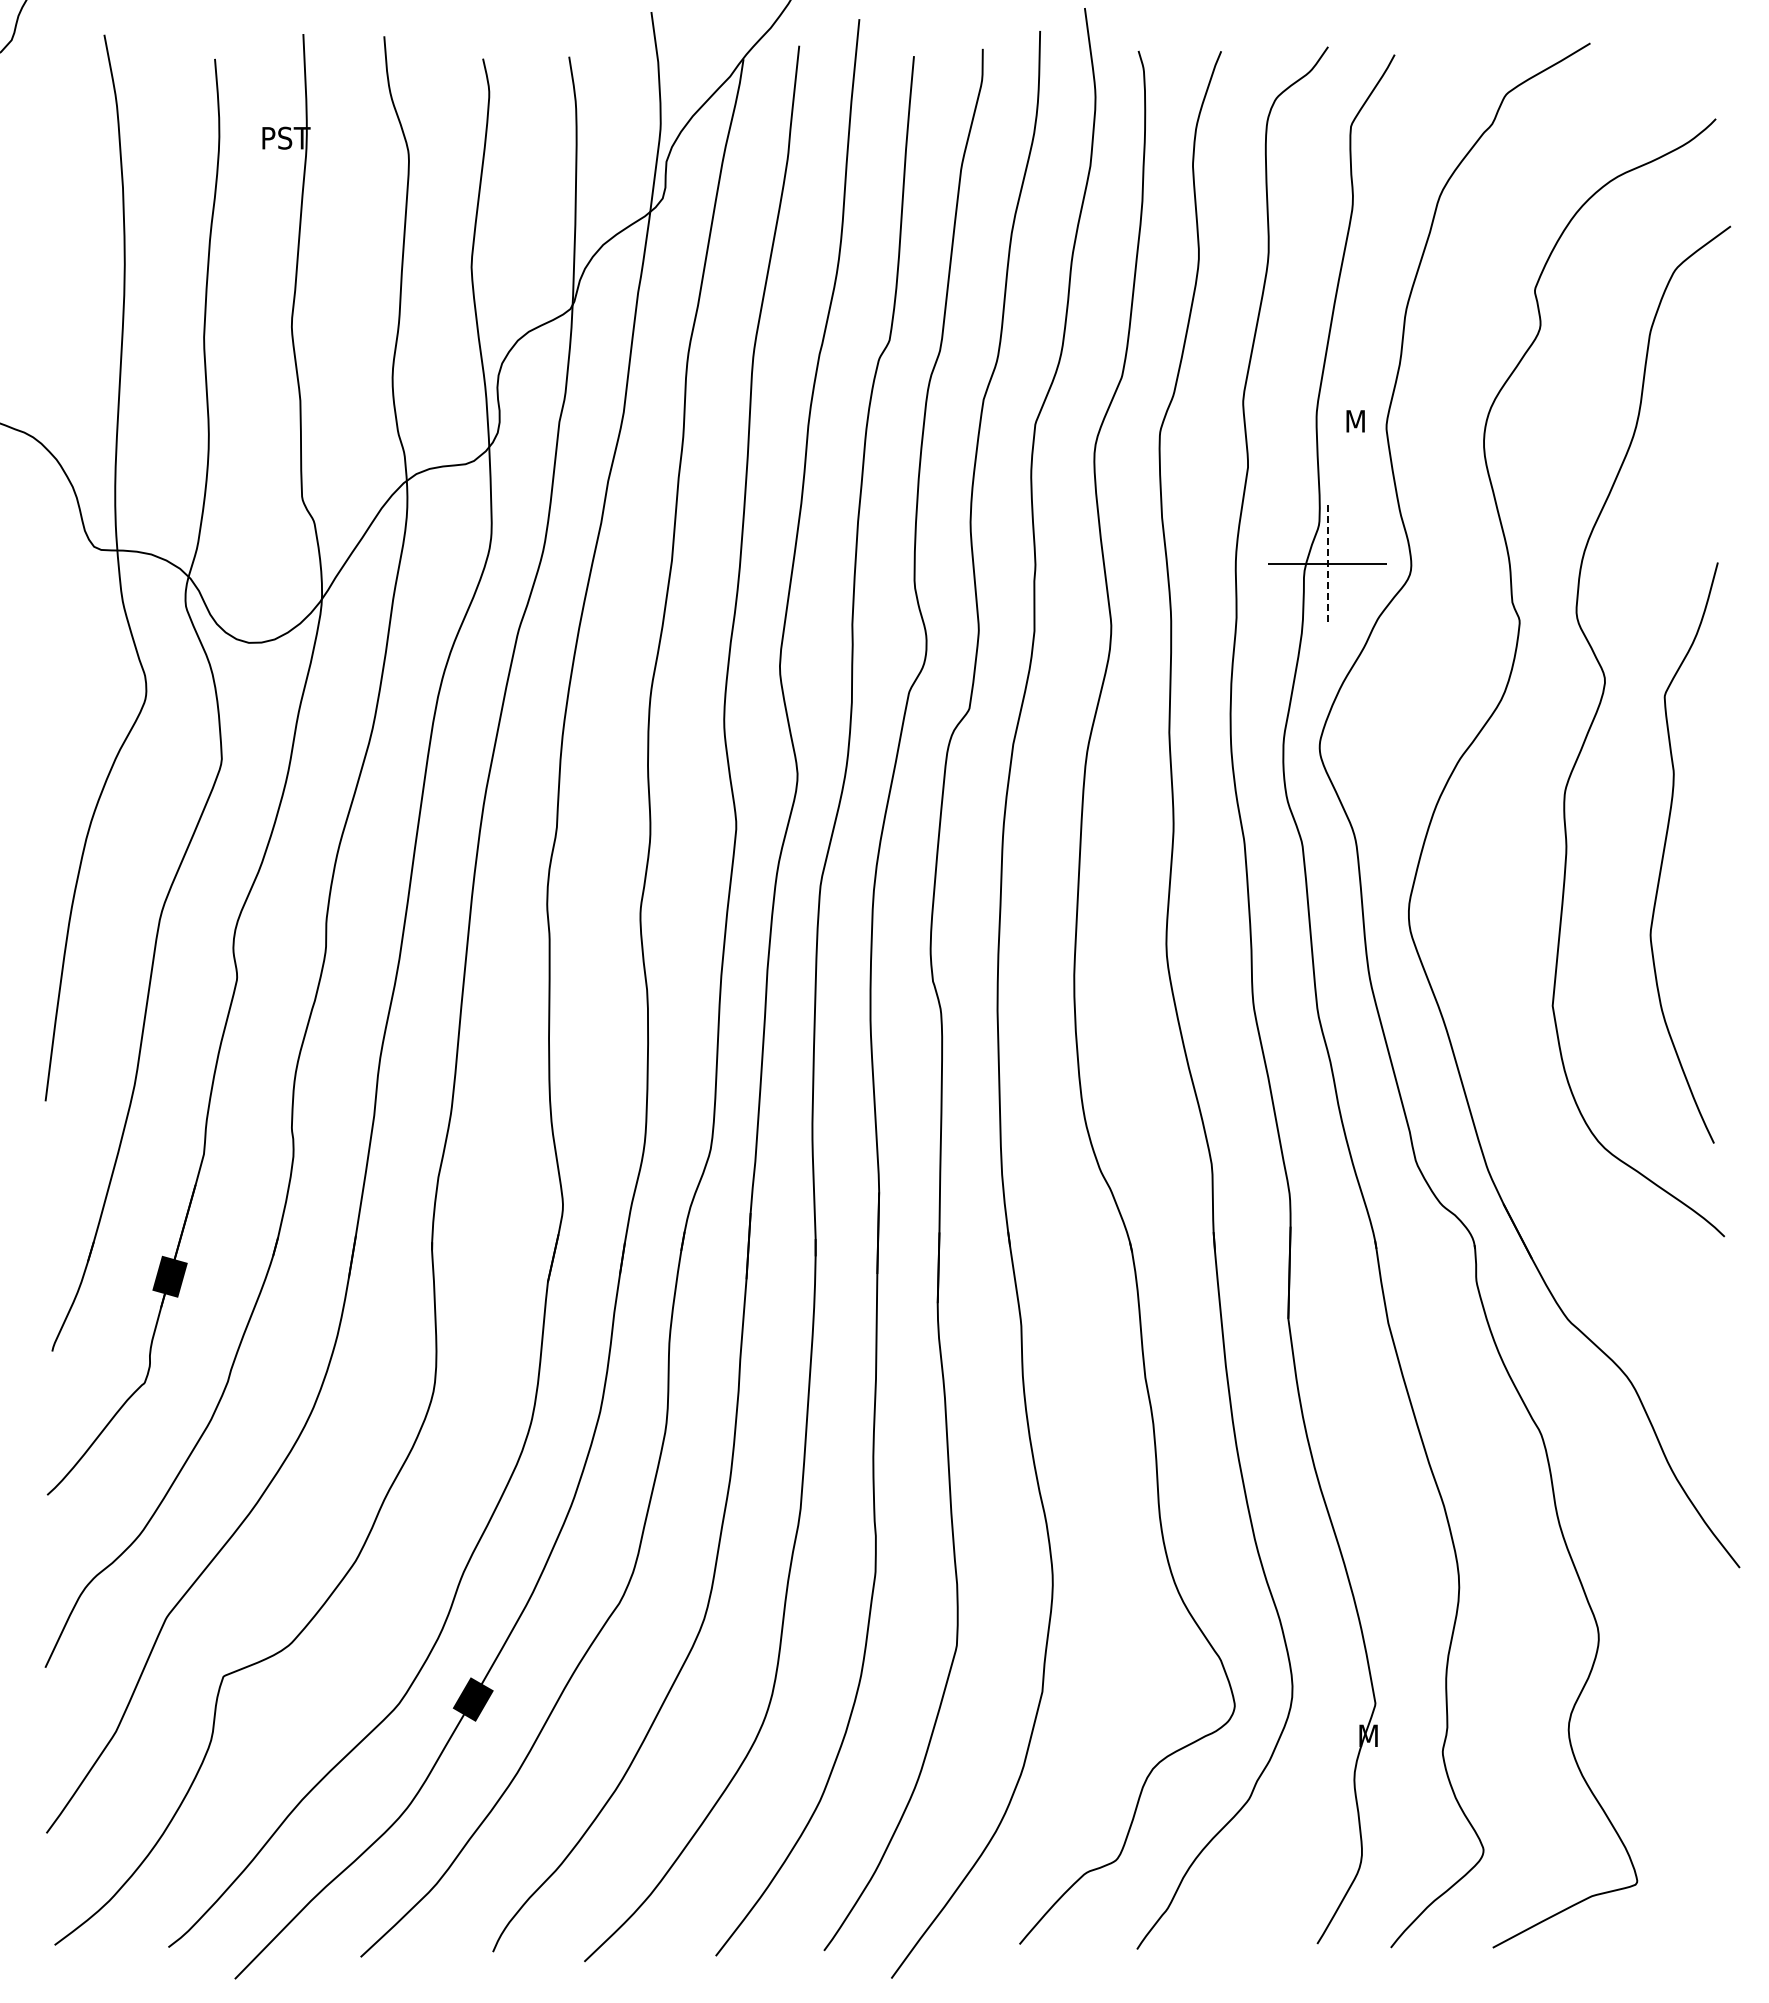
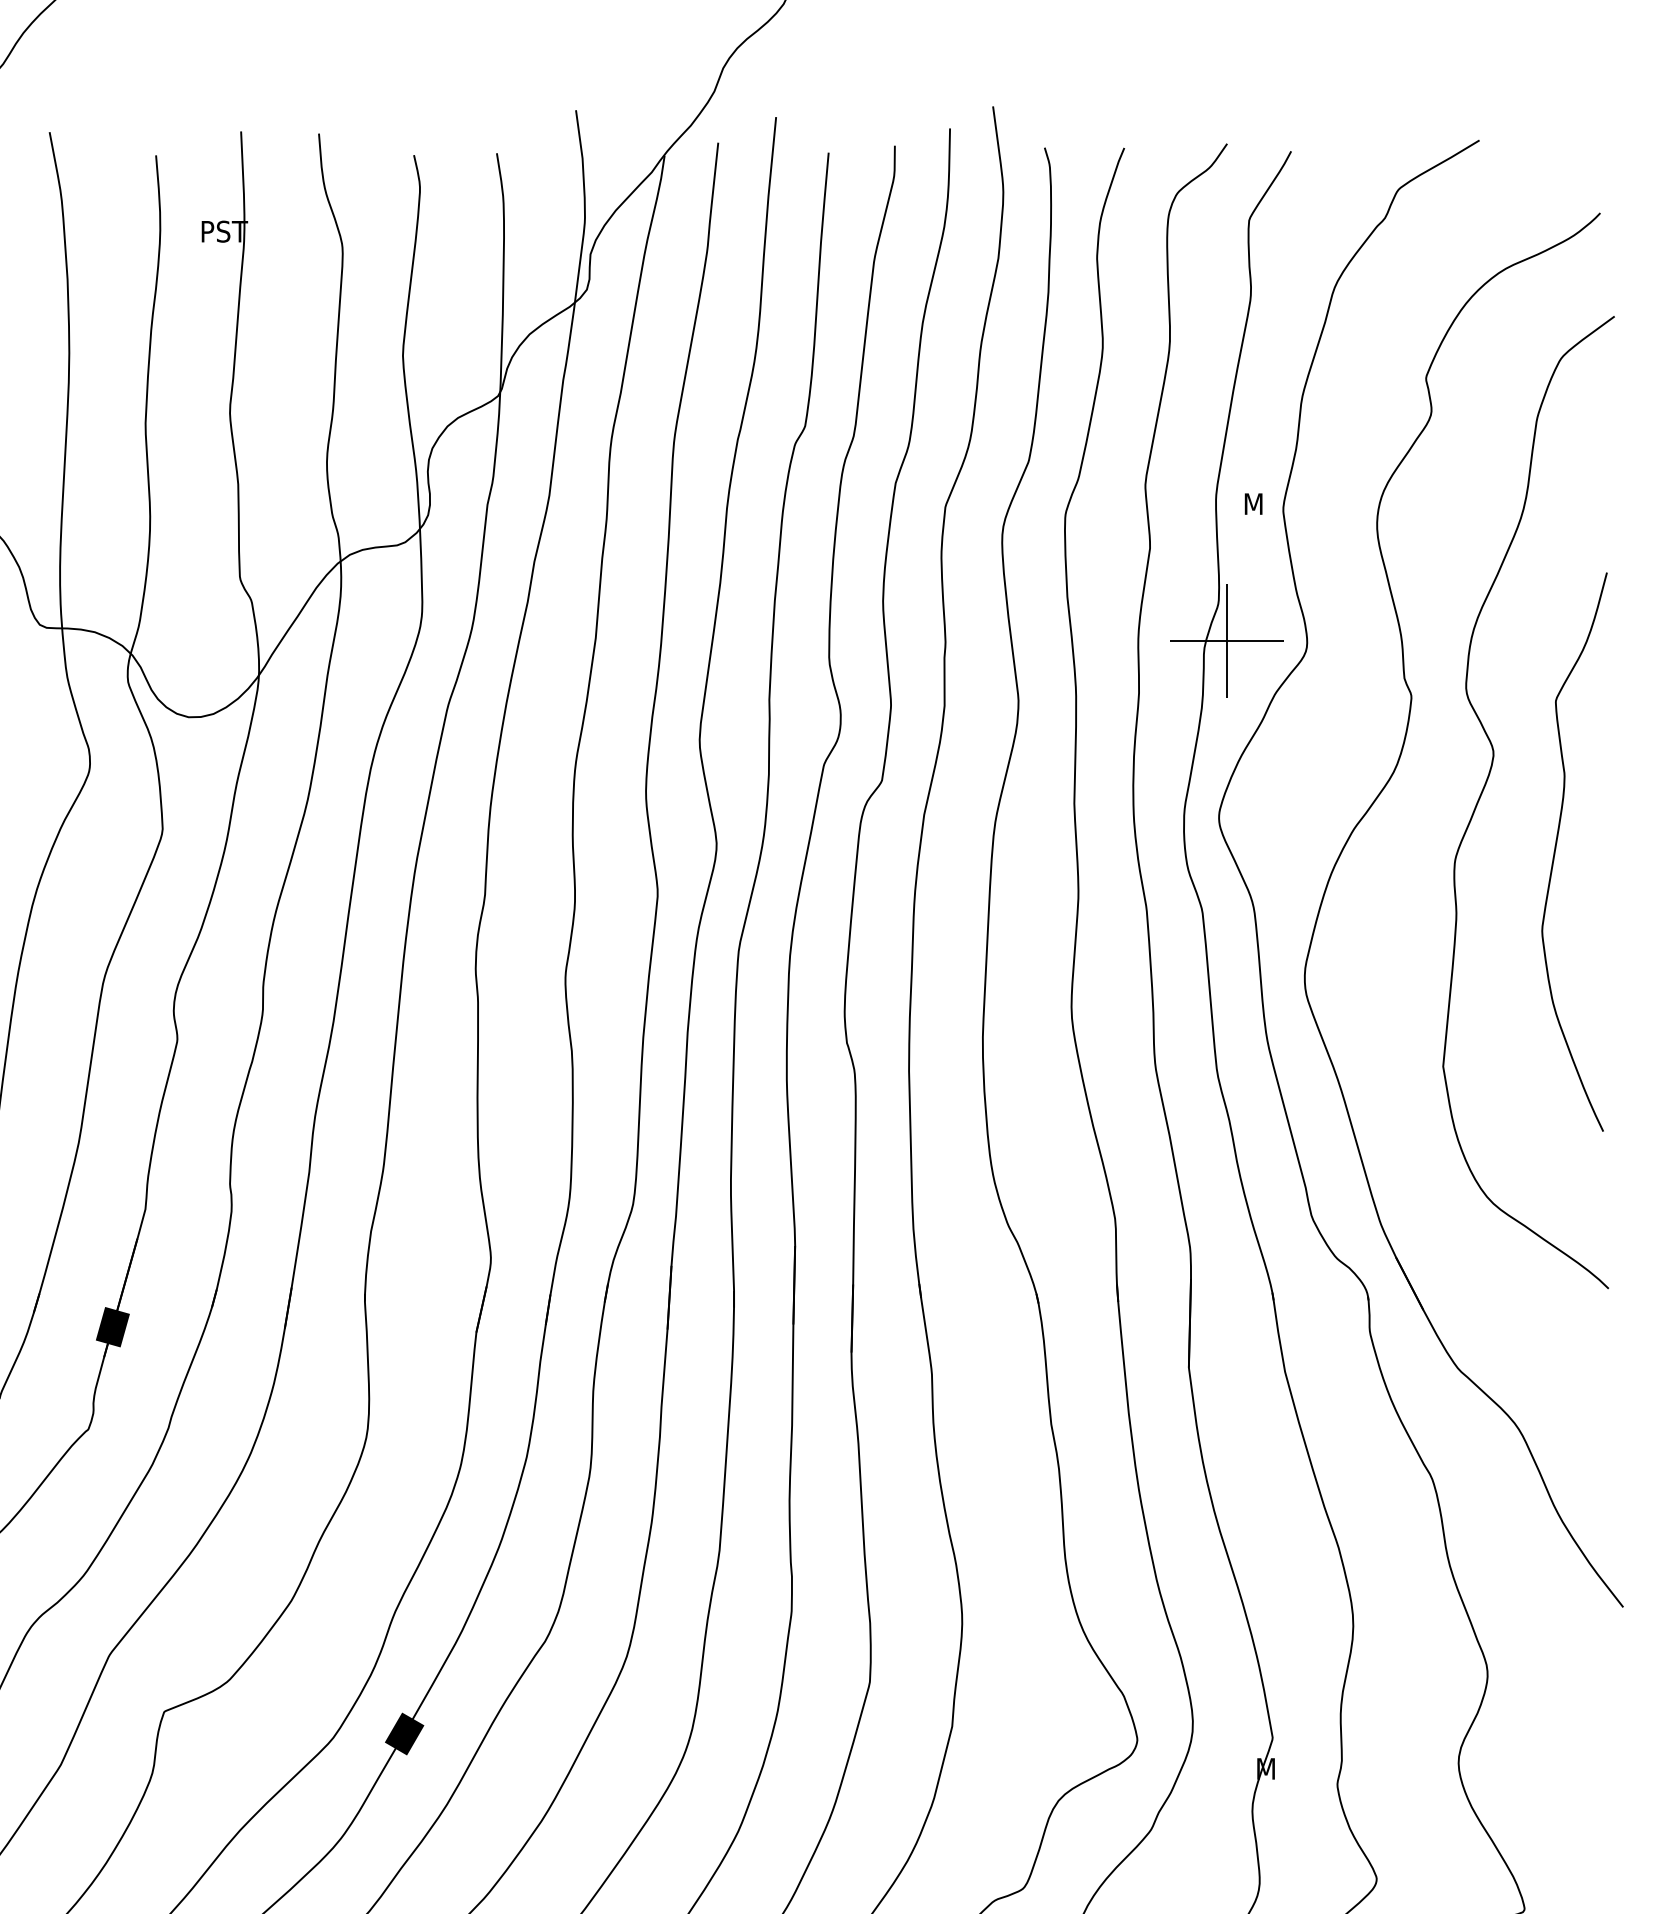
line: (1327, 564) -> (1226, 641), dashed -> solid
curve: (1665, 849) -> (1556, 848), moved

